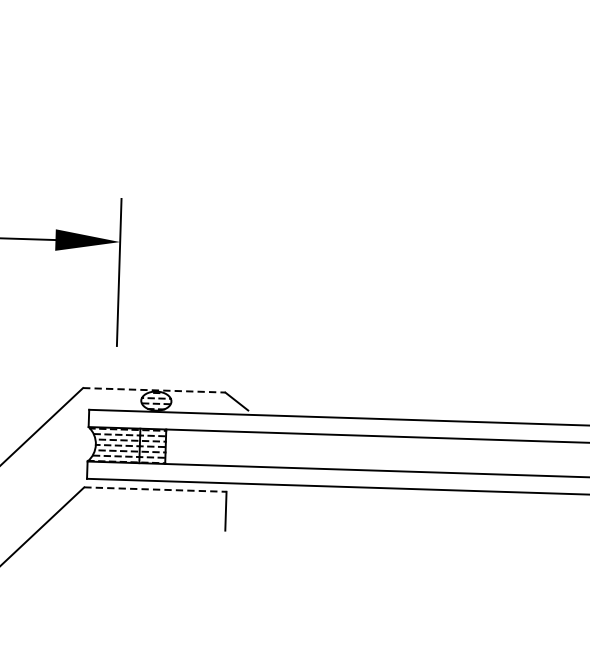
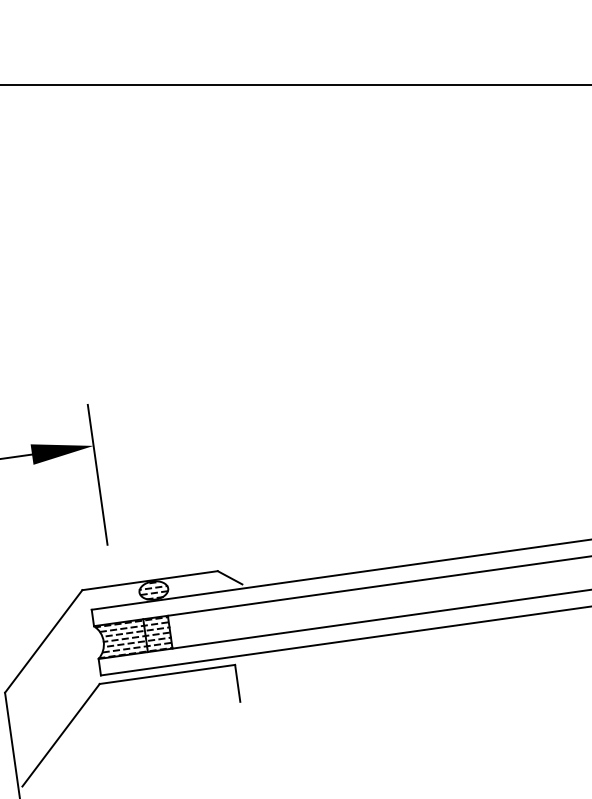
line: (154, 390) -> (150, 580), dashed -> solid
line: (155, 489) -> (167, 674), dashed -> solid

